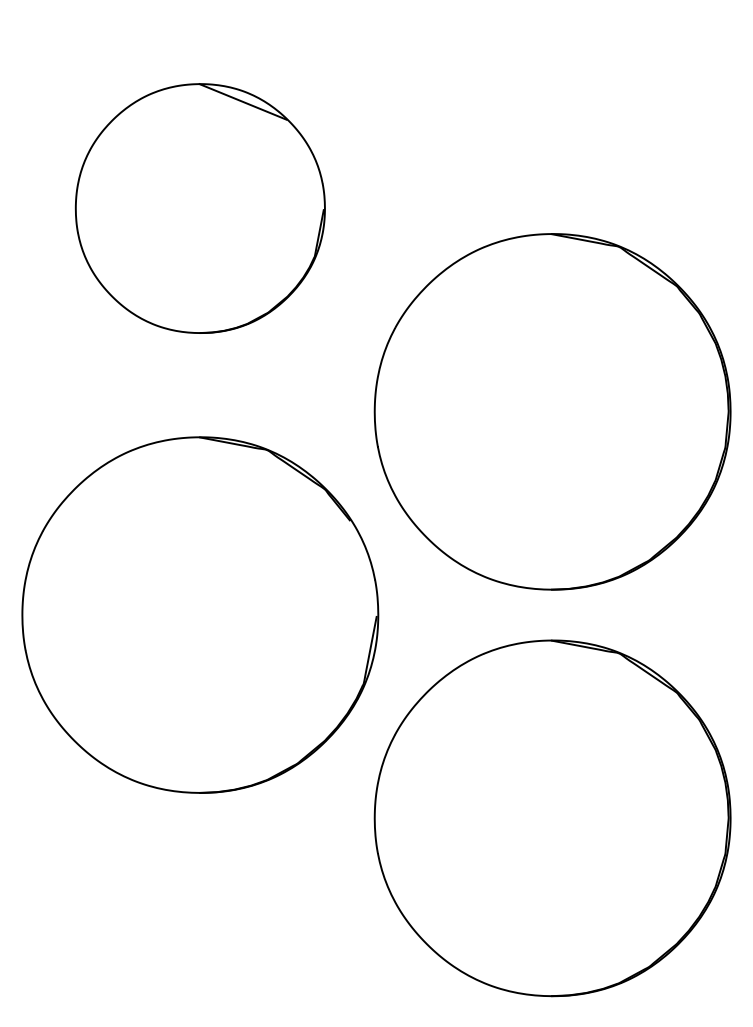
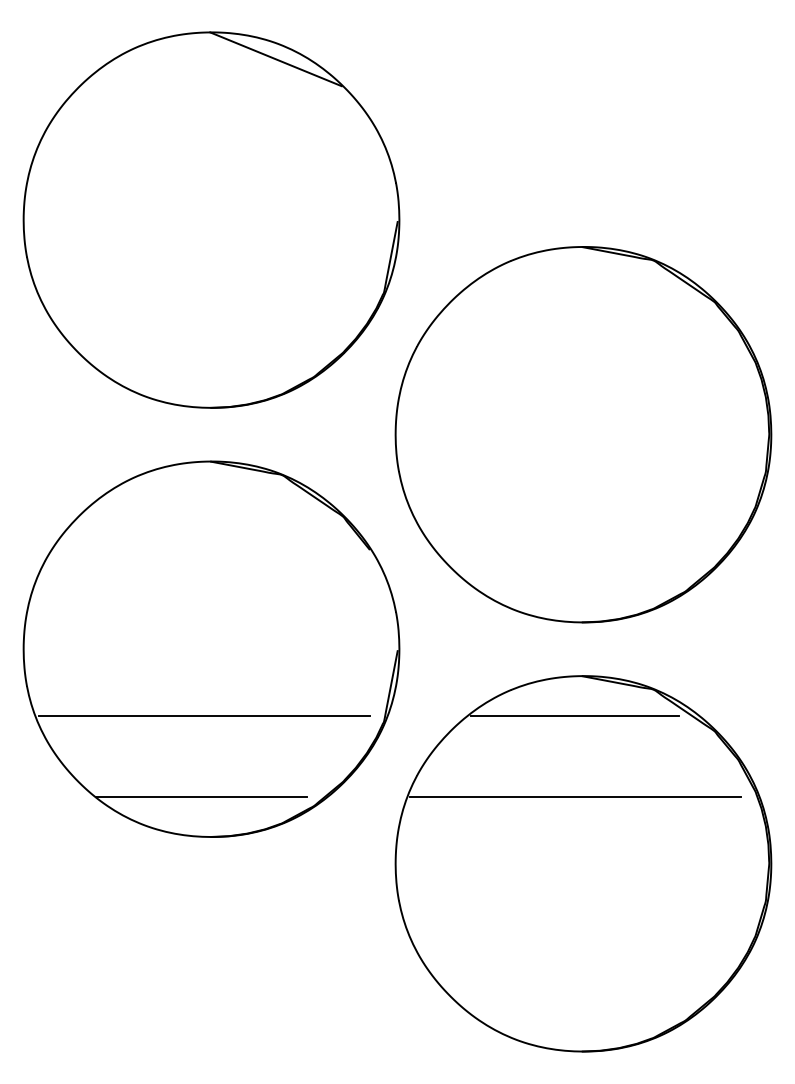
part: (200, 208) -> (211, 220), size x1.43
line: (193, 678) -> (204, 716), added
line: (544, 678) -> (574, 716), added
line: (190, 754) -> (201, 796), added
line: (544, 754) -> (574, 796), added

